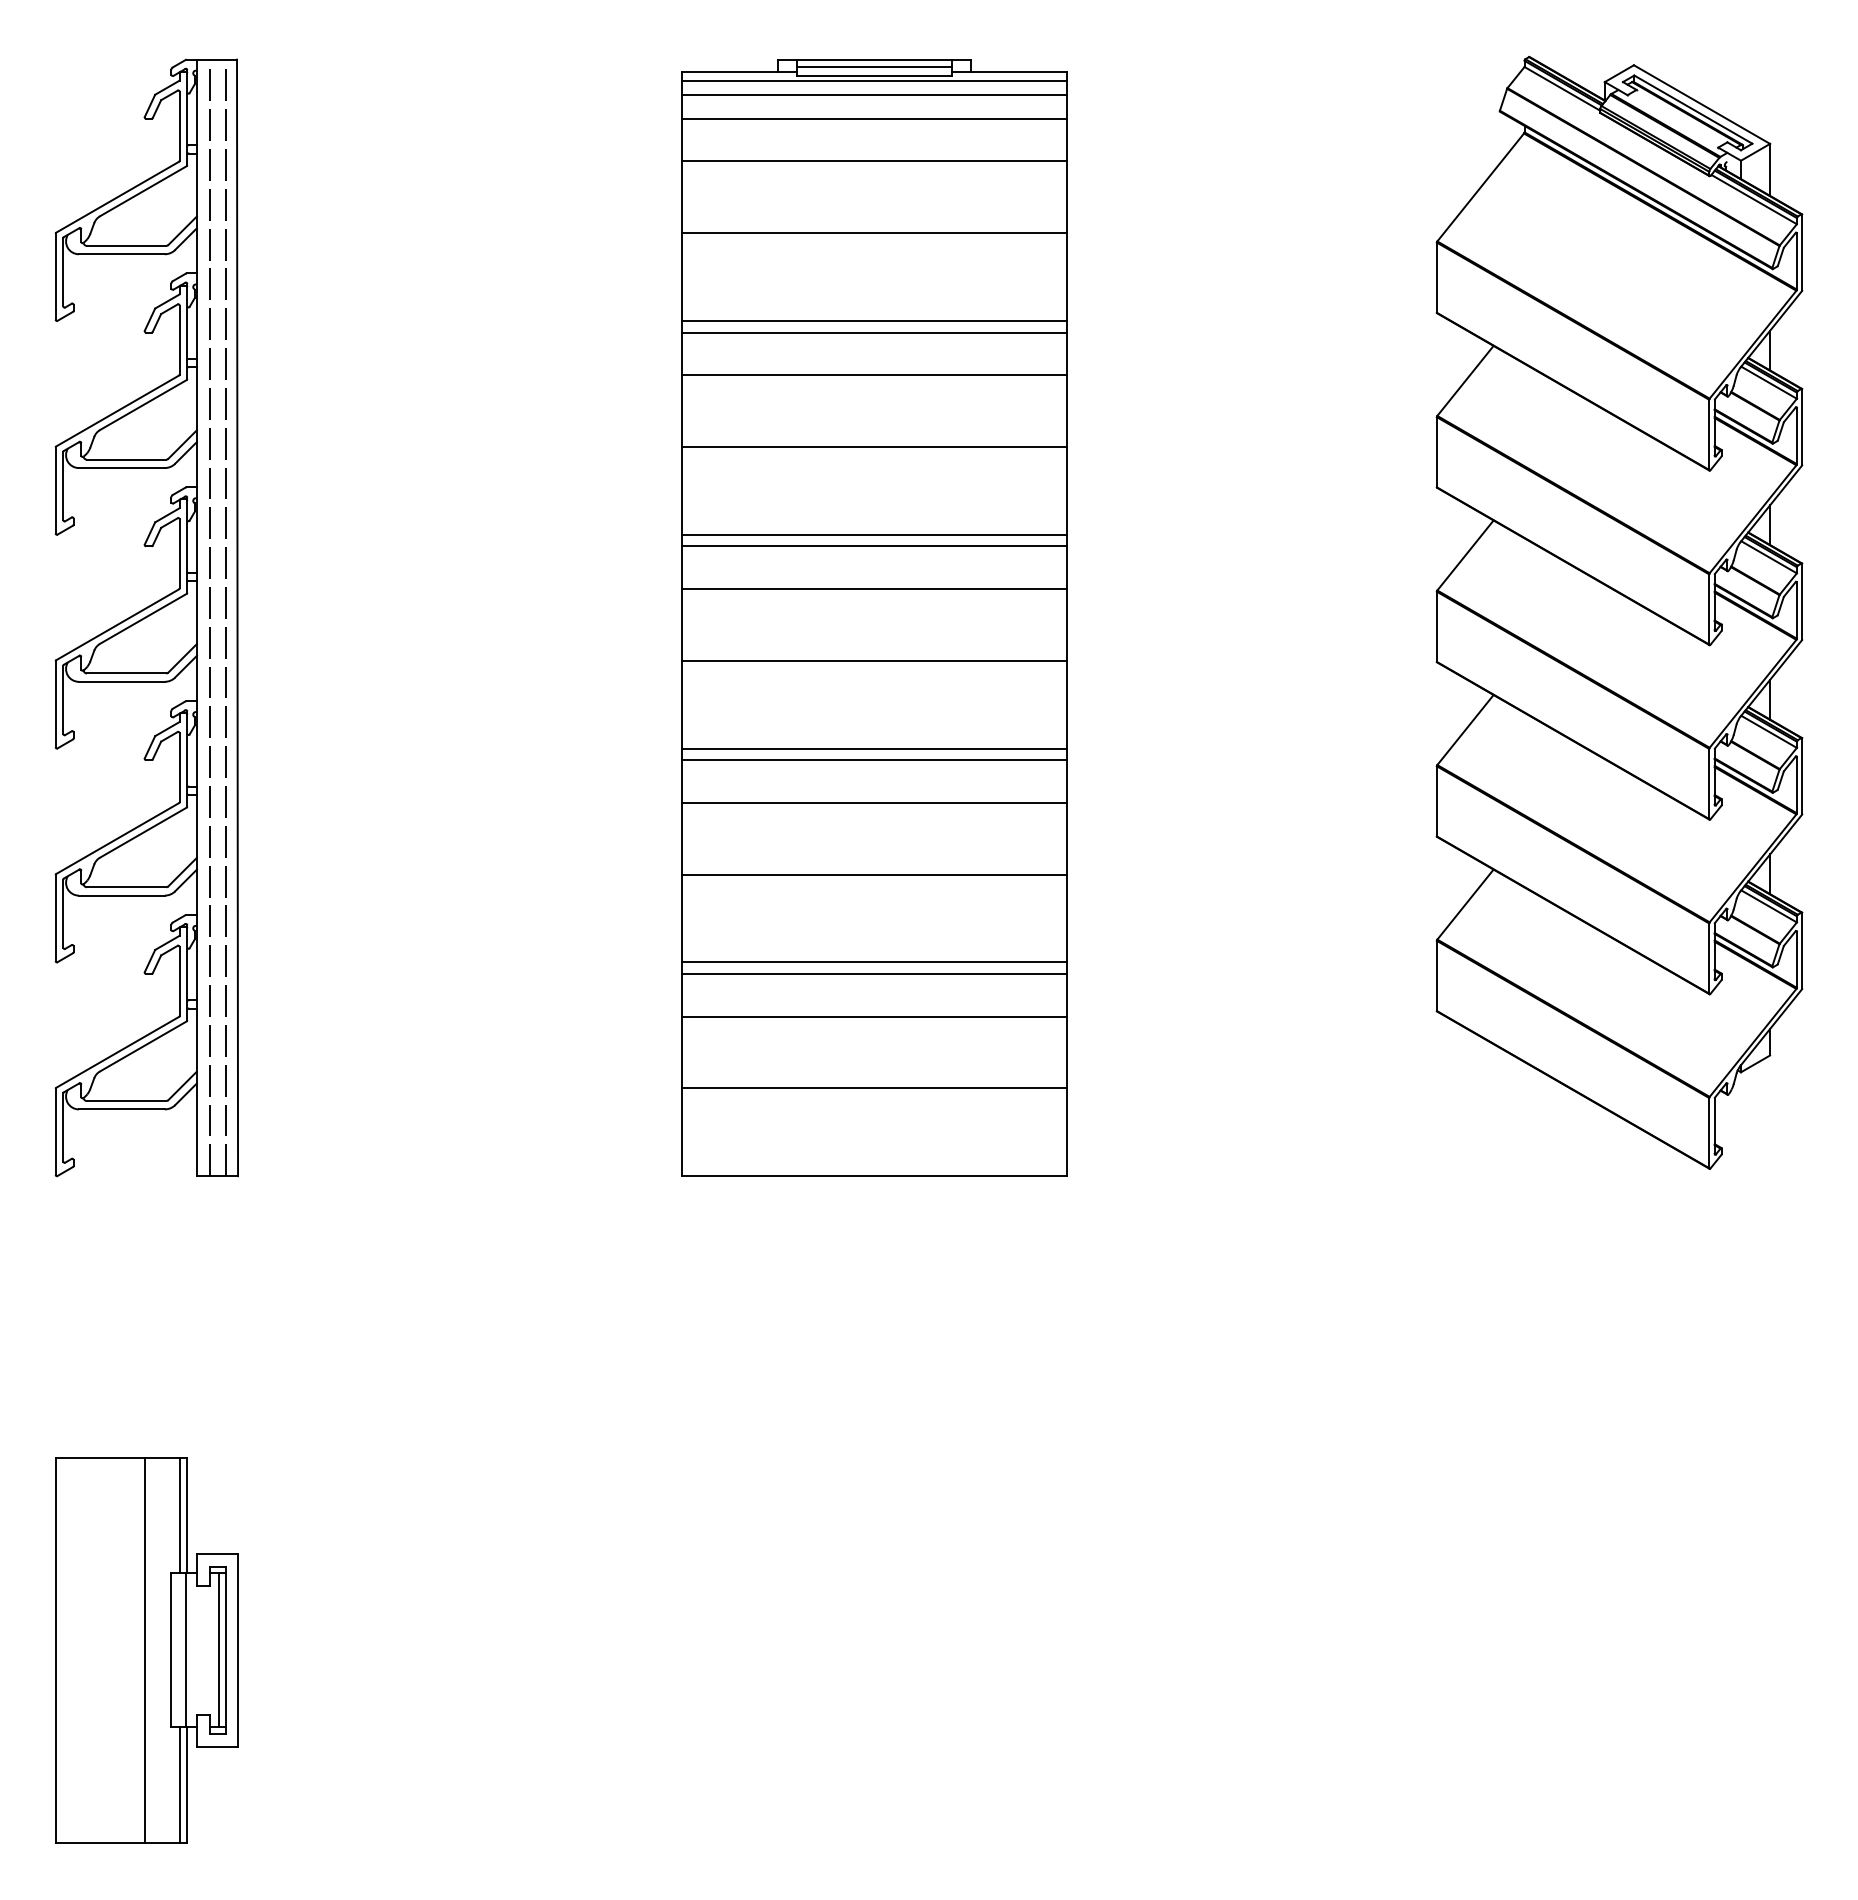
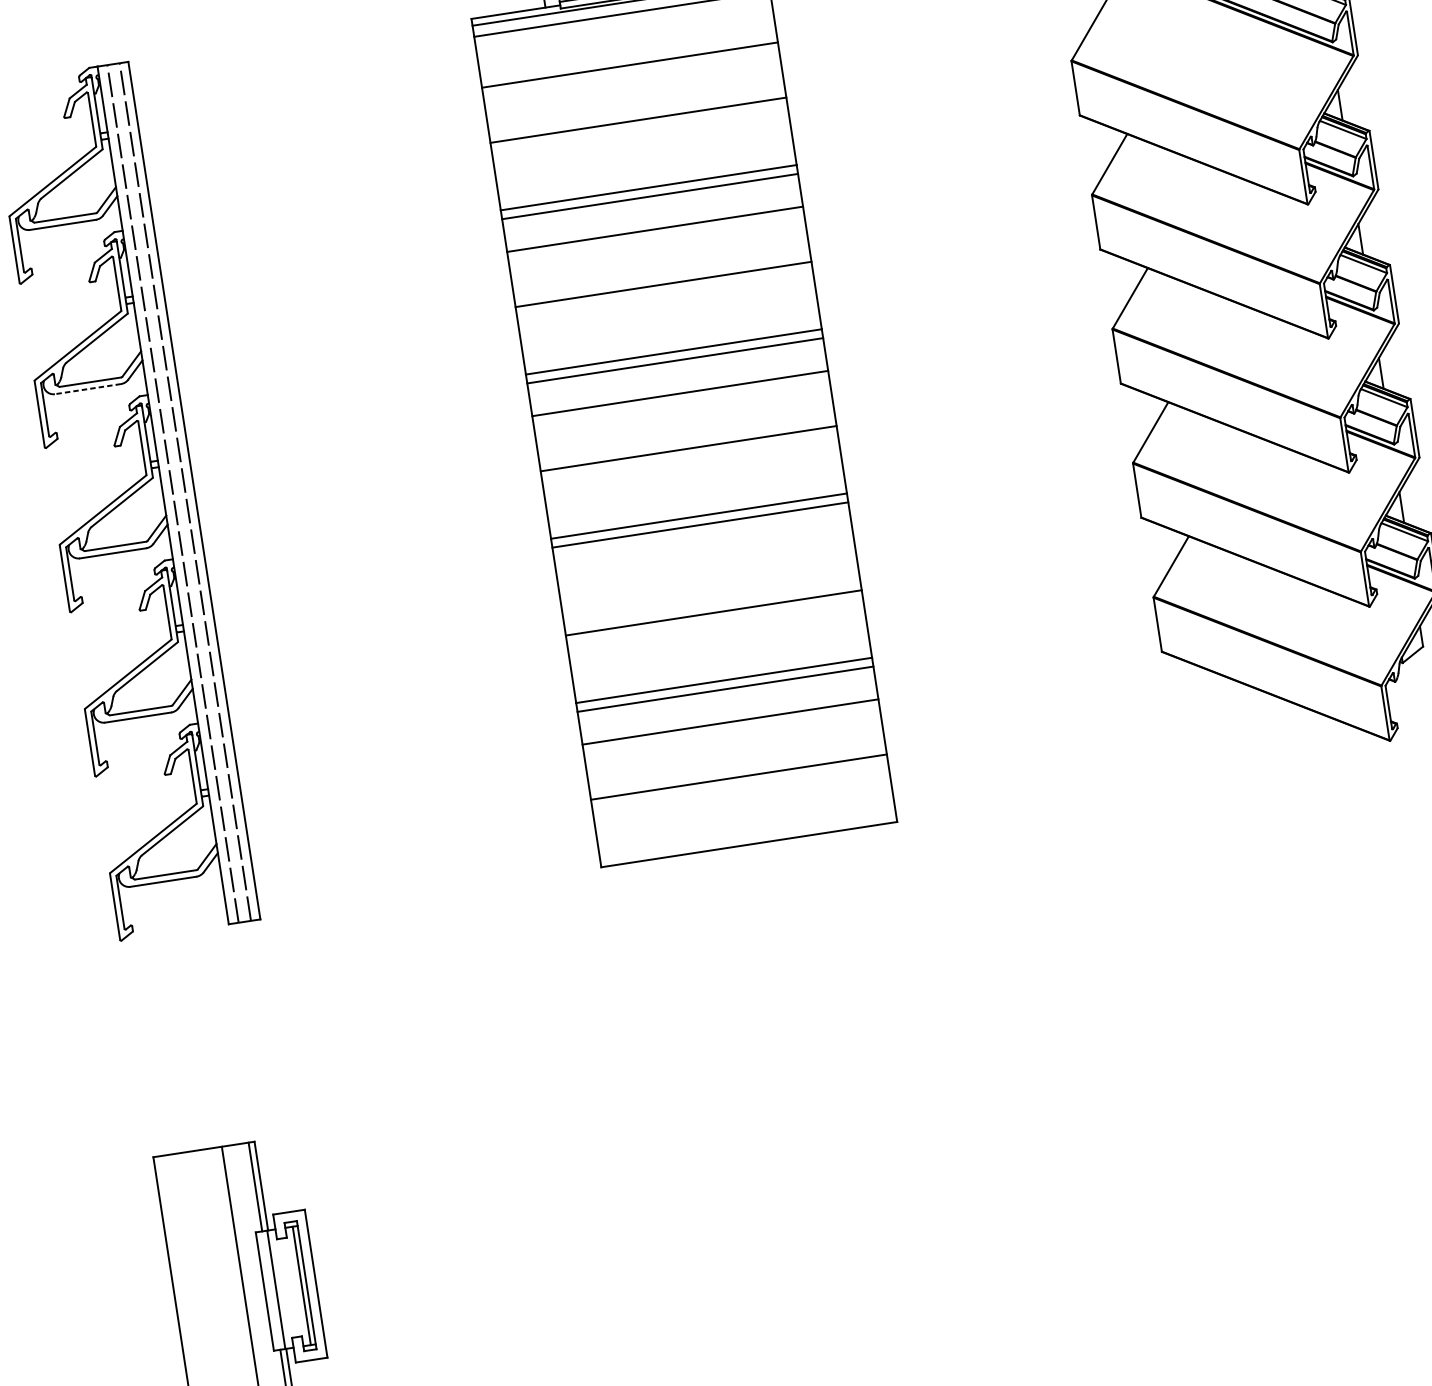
line: (874, 118) -> (624, 32), removed
line: (121, 468) -> (87, 389), solid -> dashed
line: (874, 802) -> (705, 557), removed

